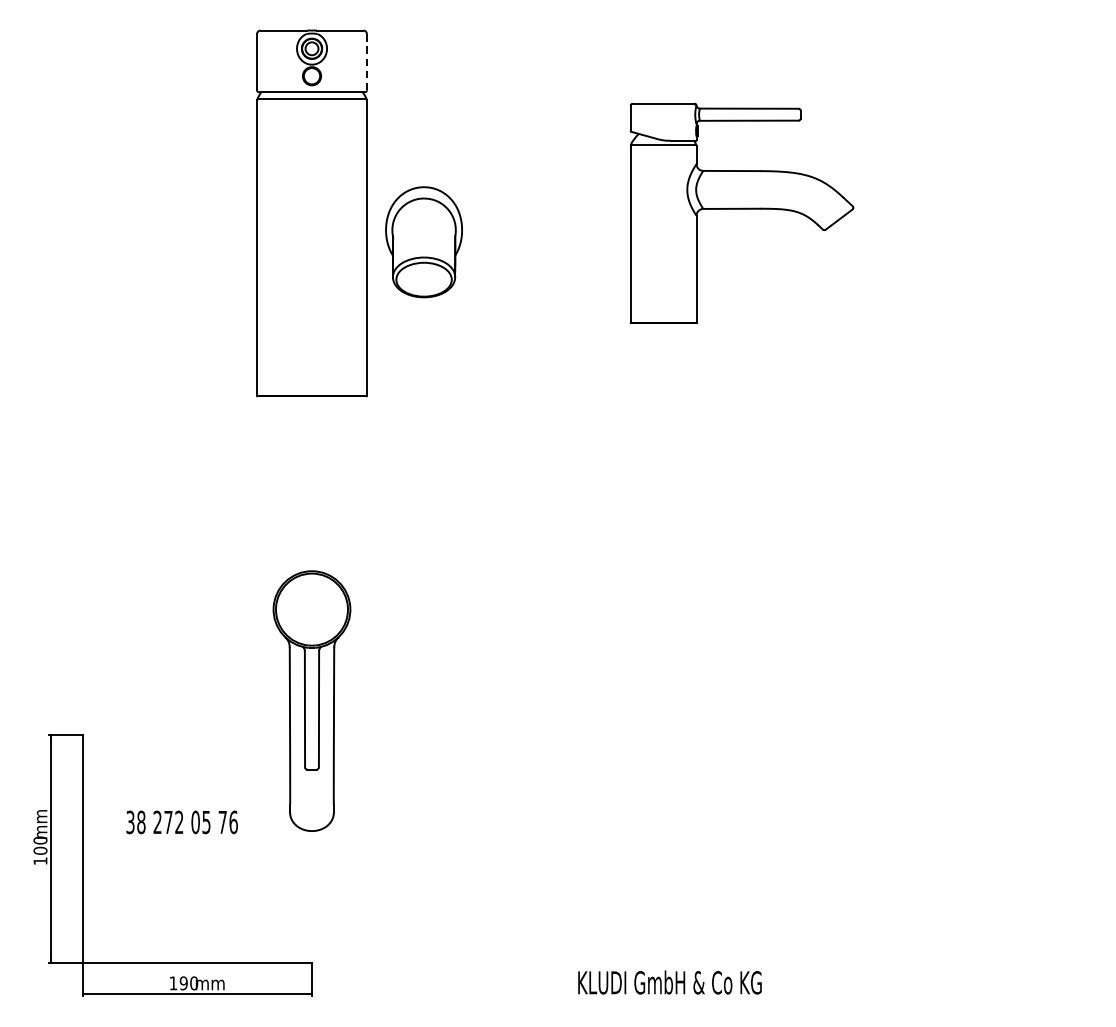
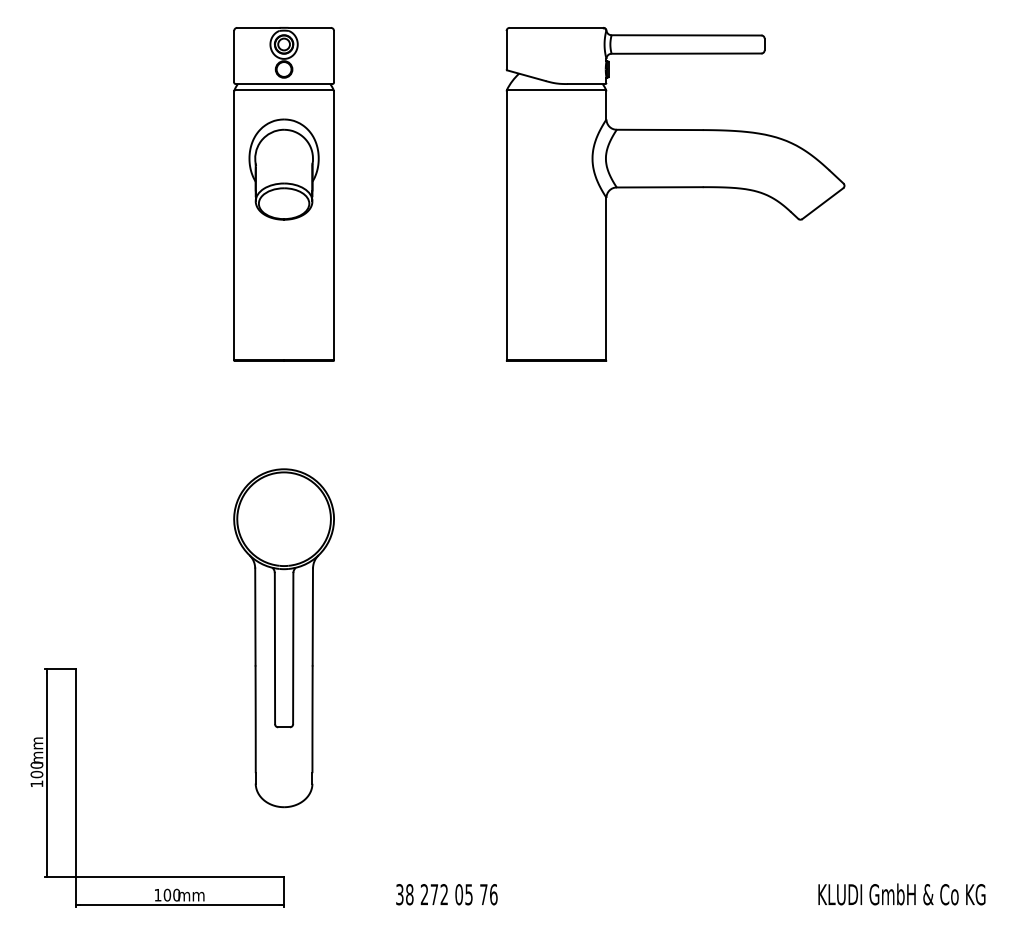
line: (367, 61) -> (334, 56), dashed -> solid
part: (742, 213) -> (675, 194), size x1.67
part: (423, 242) -> (283, 169), moved
part: (311, 701) -> (283, 638), size x1.43
text: (181, 822) -> (446, 894), moved
text: (669, 982) -> (901, 894), moved
text: (182, 983) -> (166, 895), 190 -> 100

